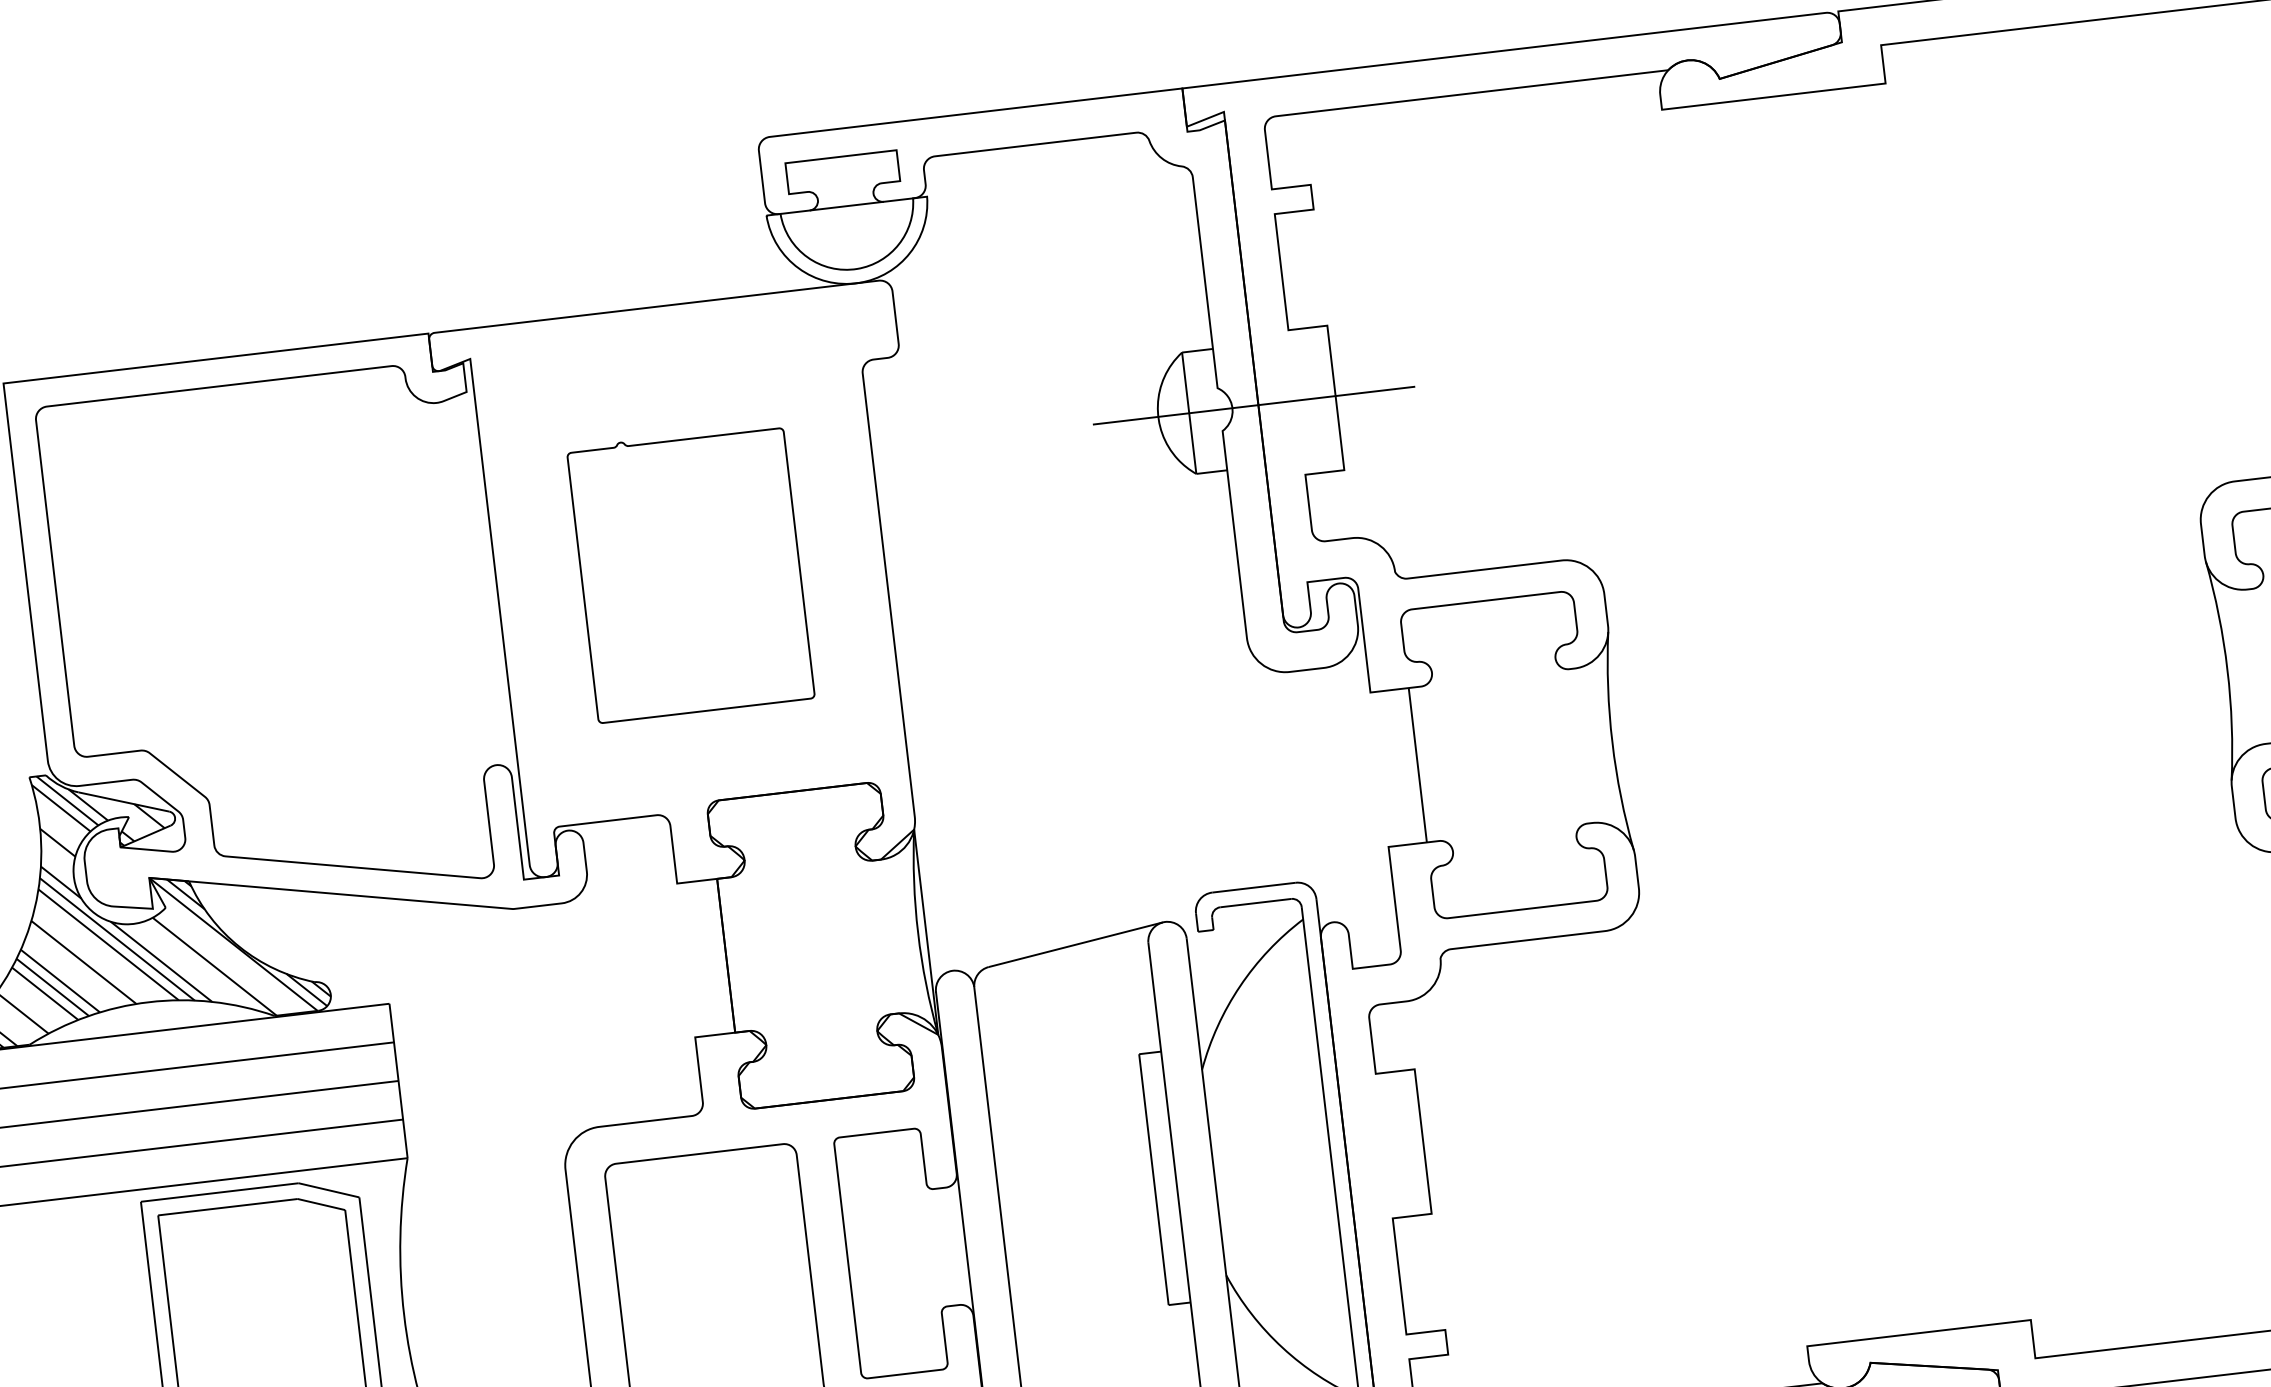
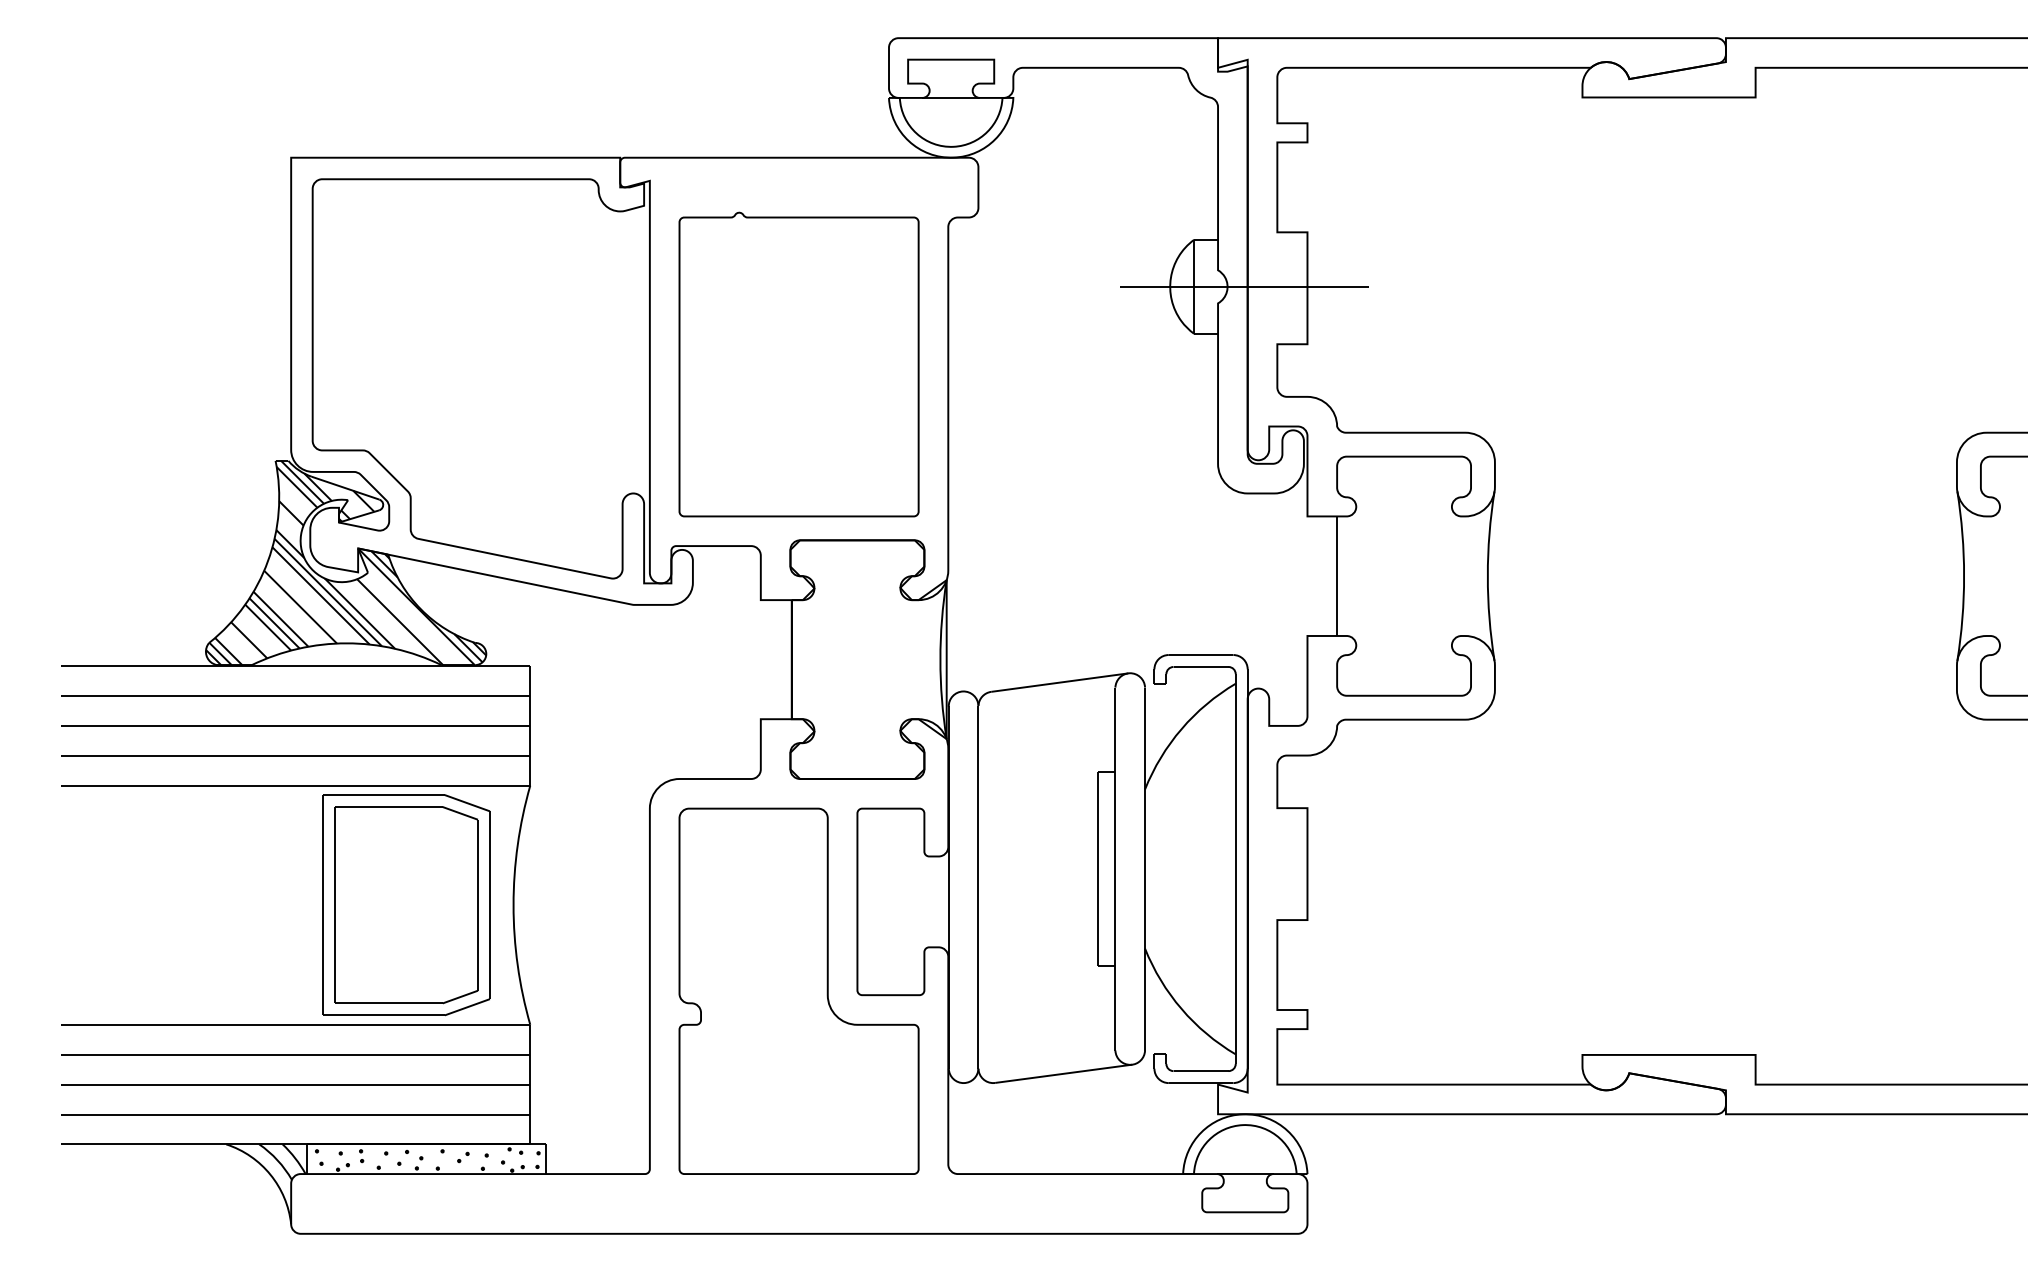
part: (690, 573) -> (798, 364), size x1.43

